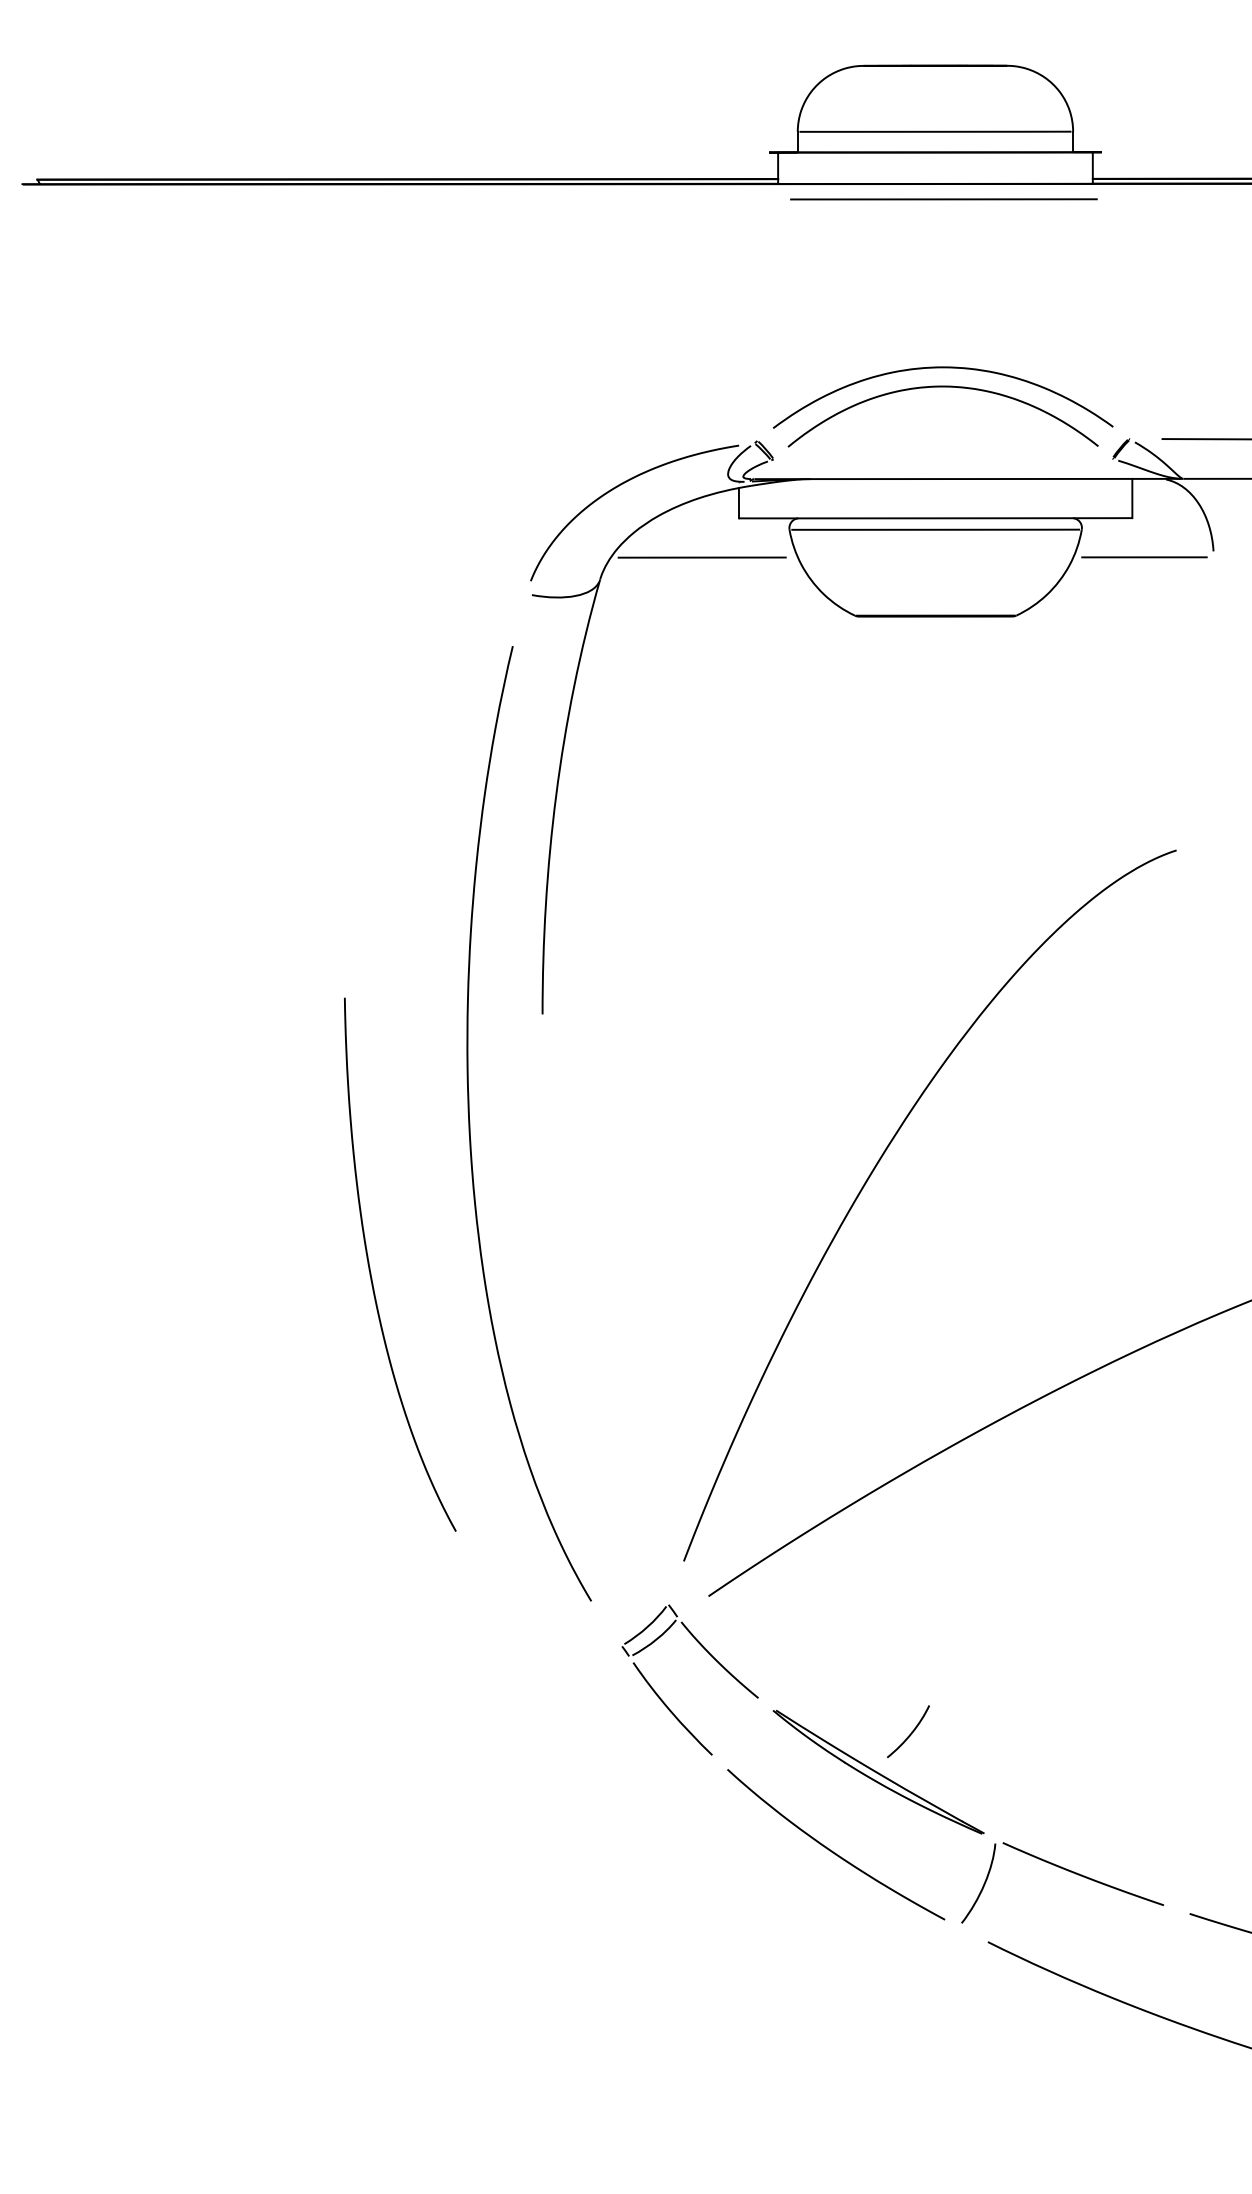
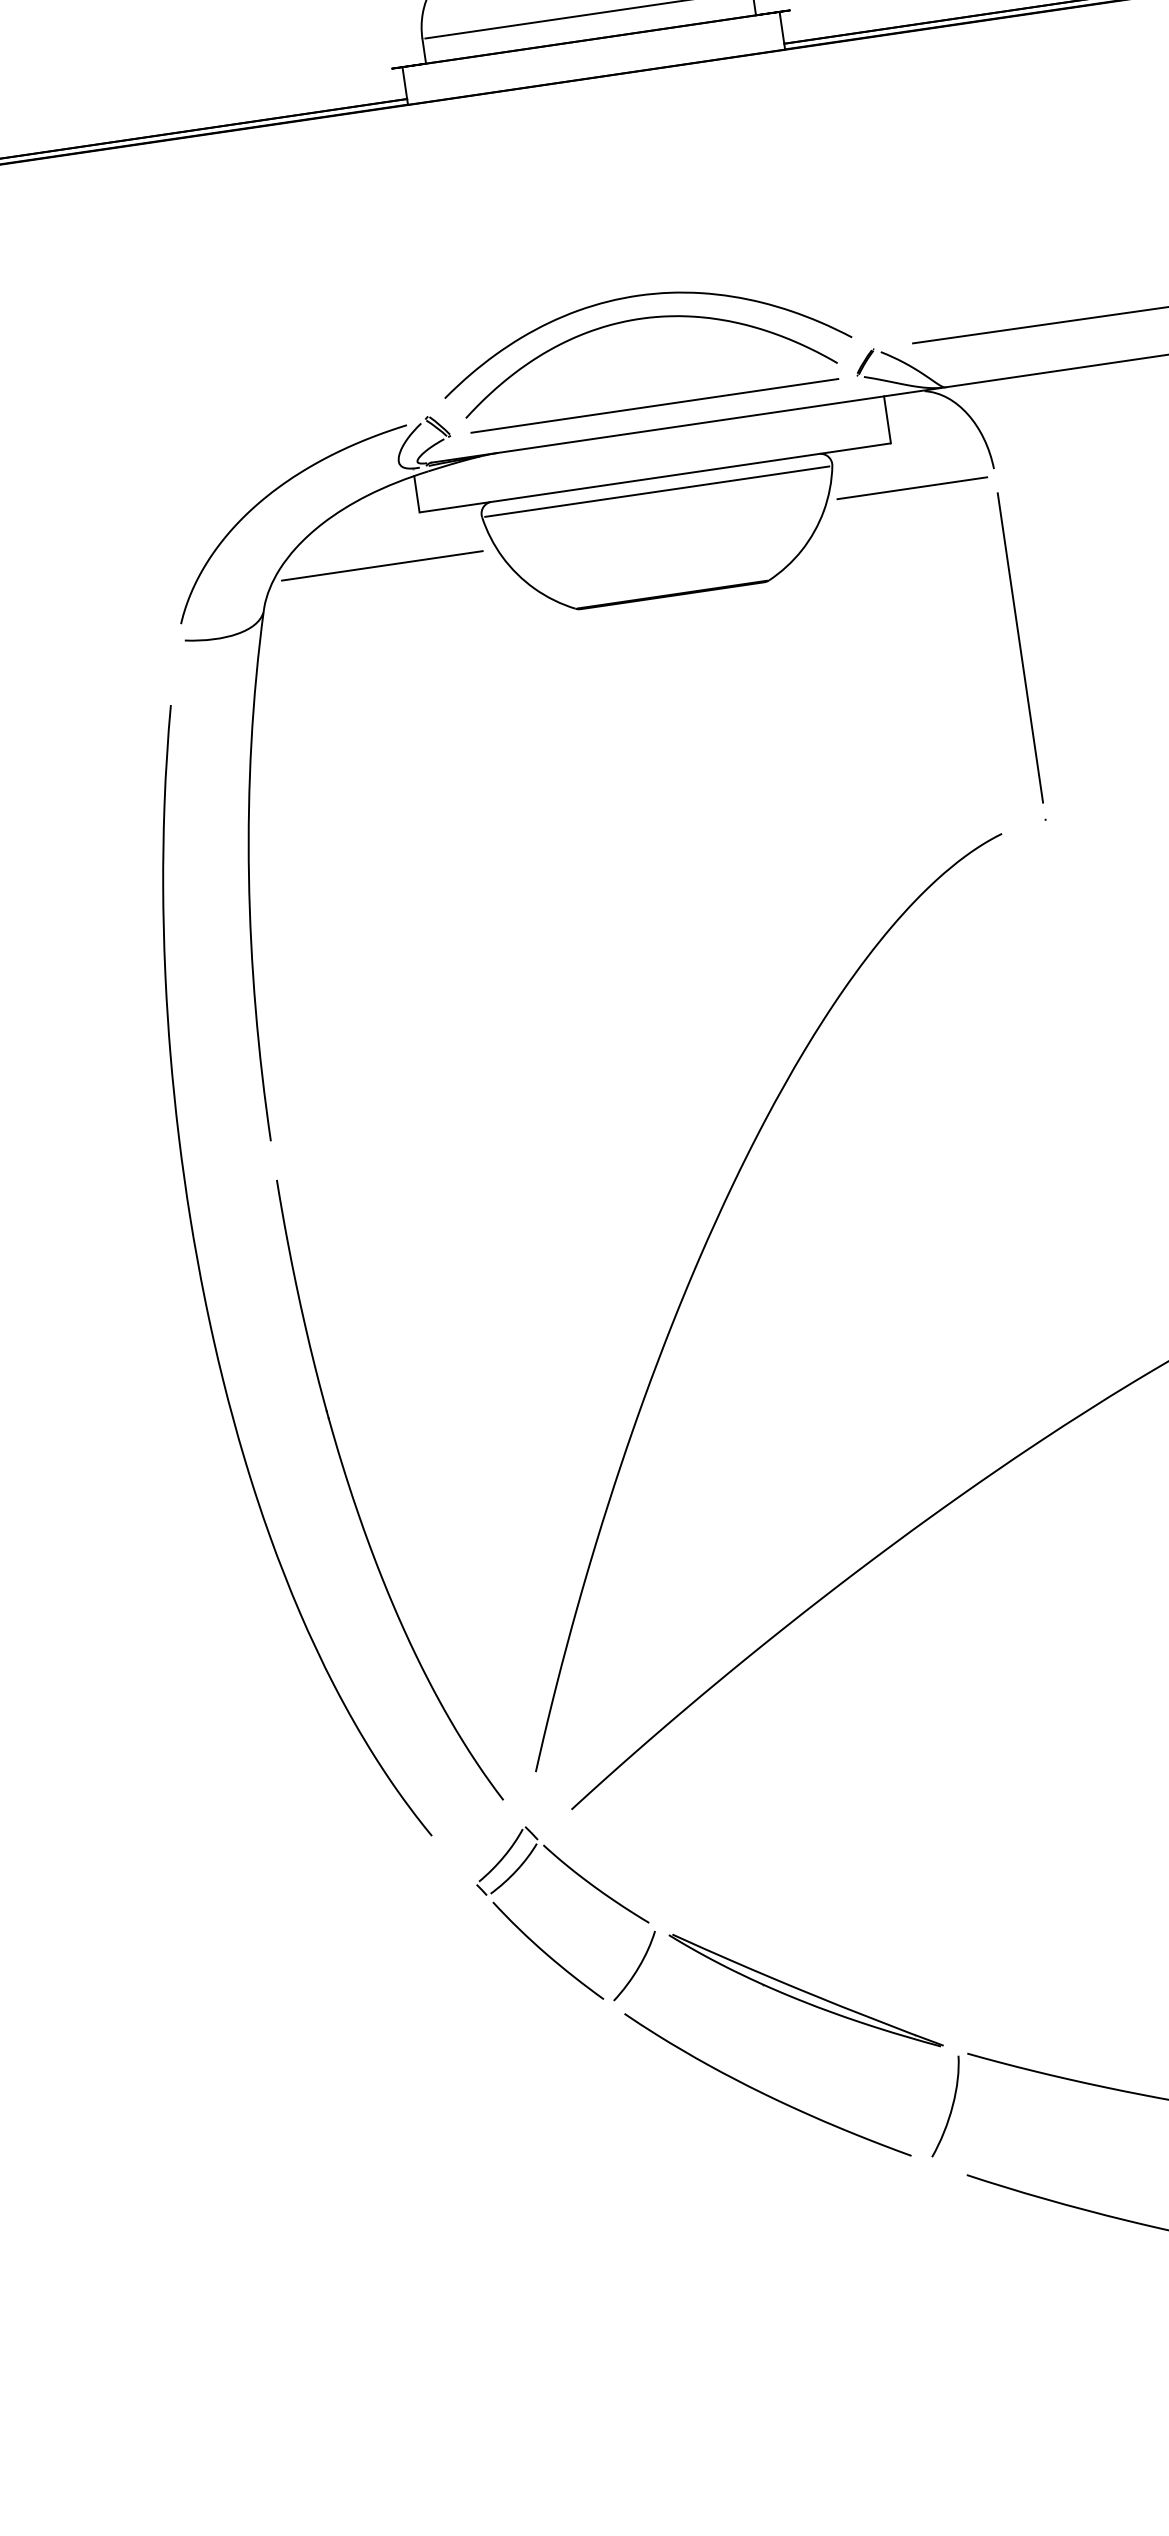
line: (943, 199) -> (654, 406), moved
line: (1213, 700) -> (1020, 647), added
part: (371, 1272) -> (356, 1504), moved
curve: (910, 1733) -> (637, 1967), moved

